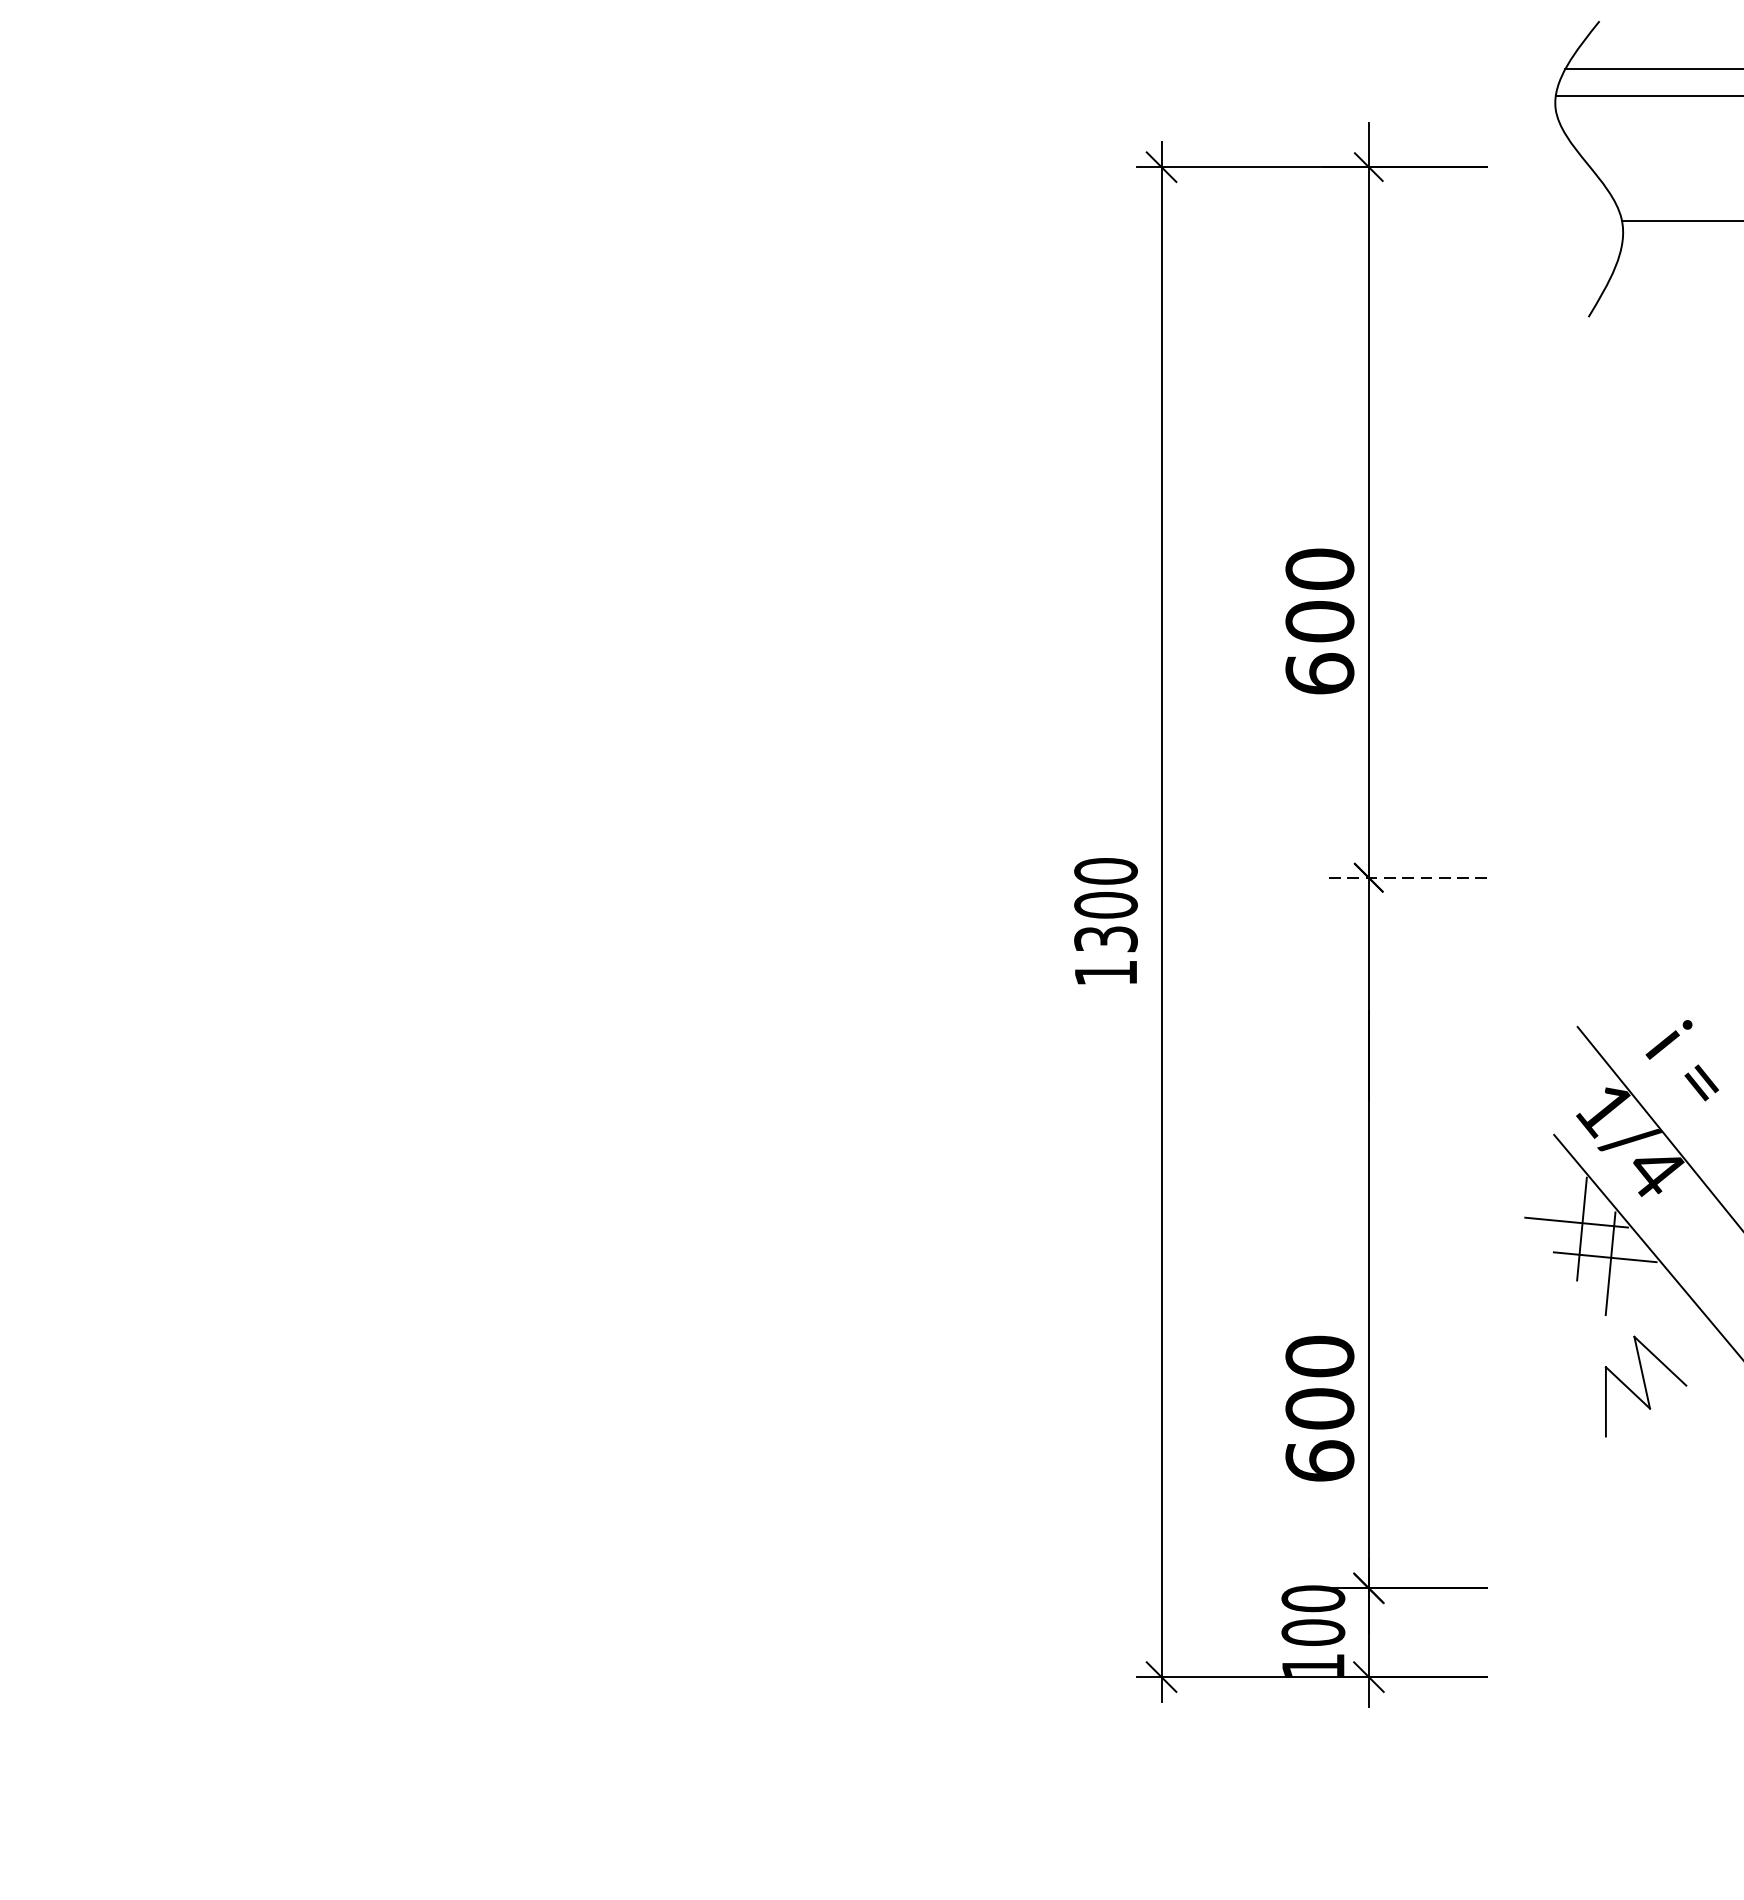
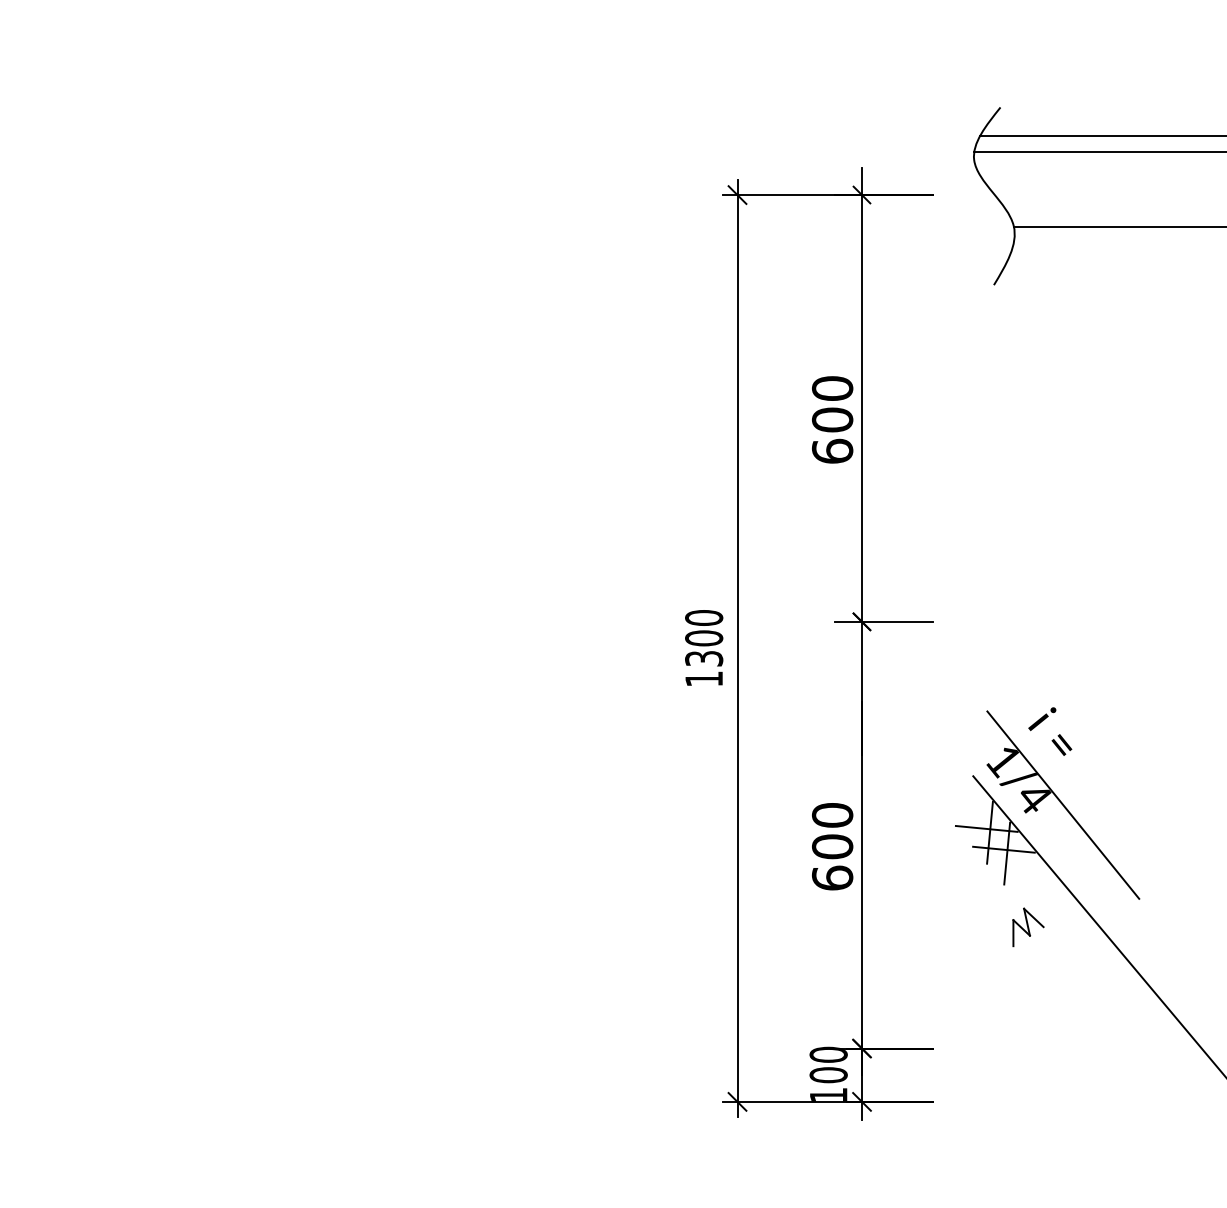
text: (1319, 620) -> (832, 419), moved
line: (1406, 877) -> (884, 621), dashed -> solid
part: (1646, 1386) -> (1028, 927), size x0.62
text: (1319, 1408) -> (832, 846), moved

